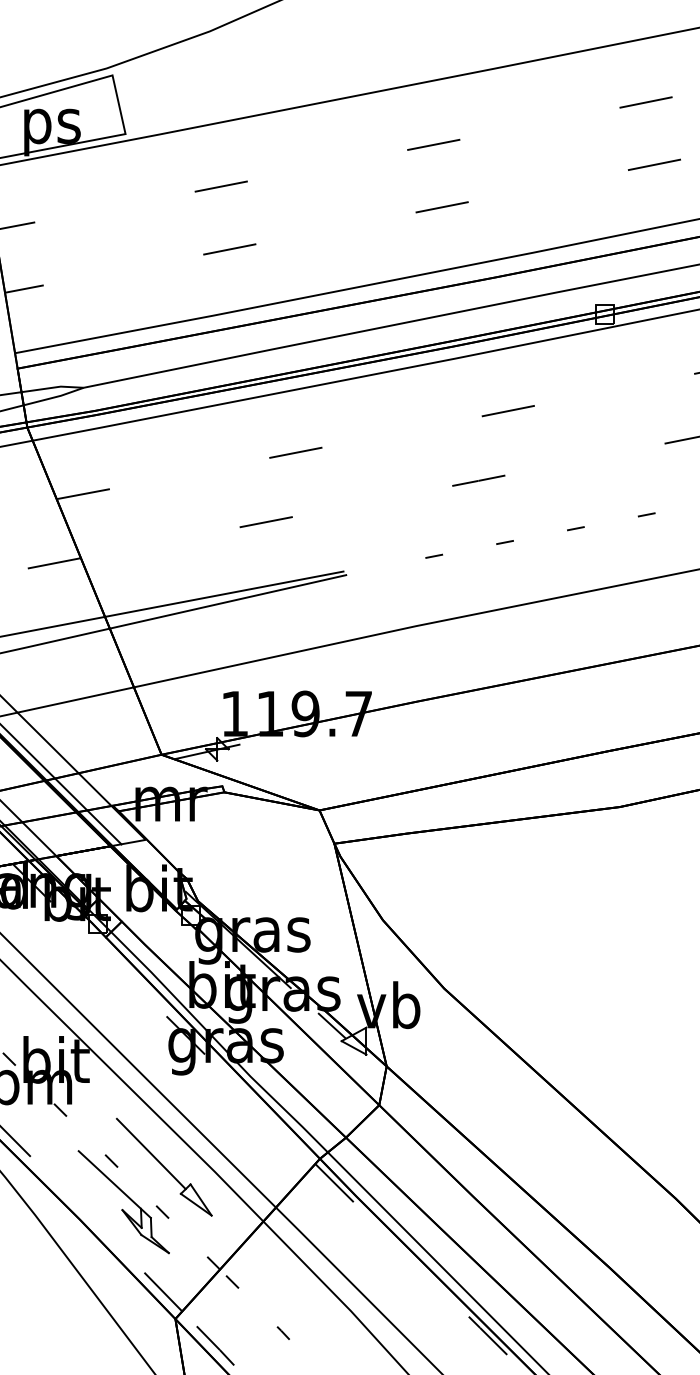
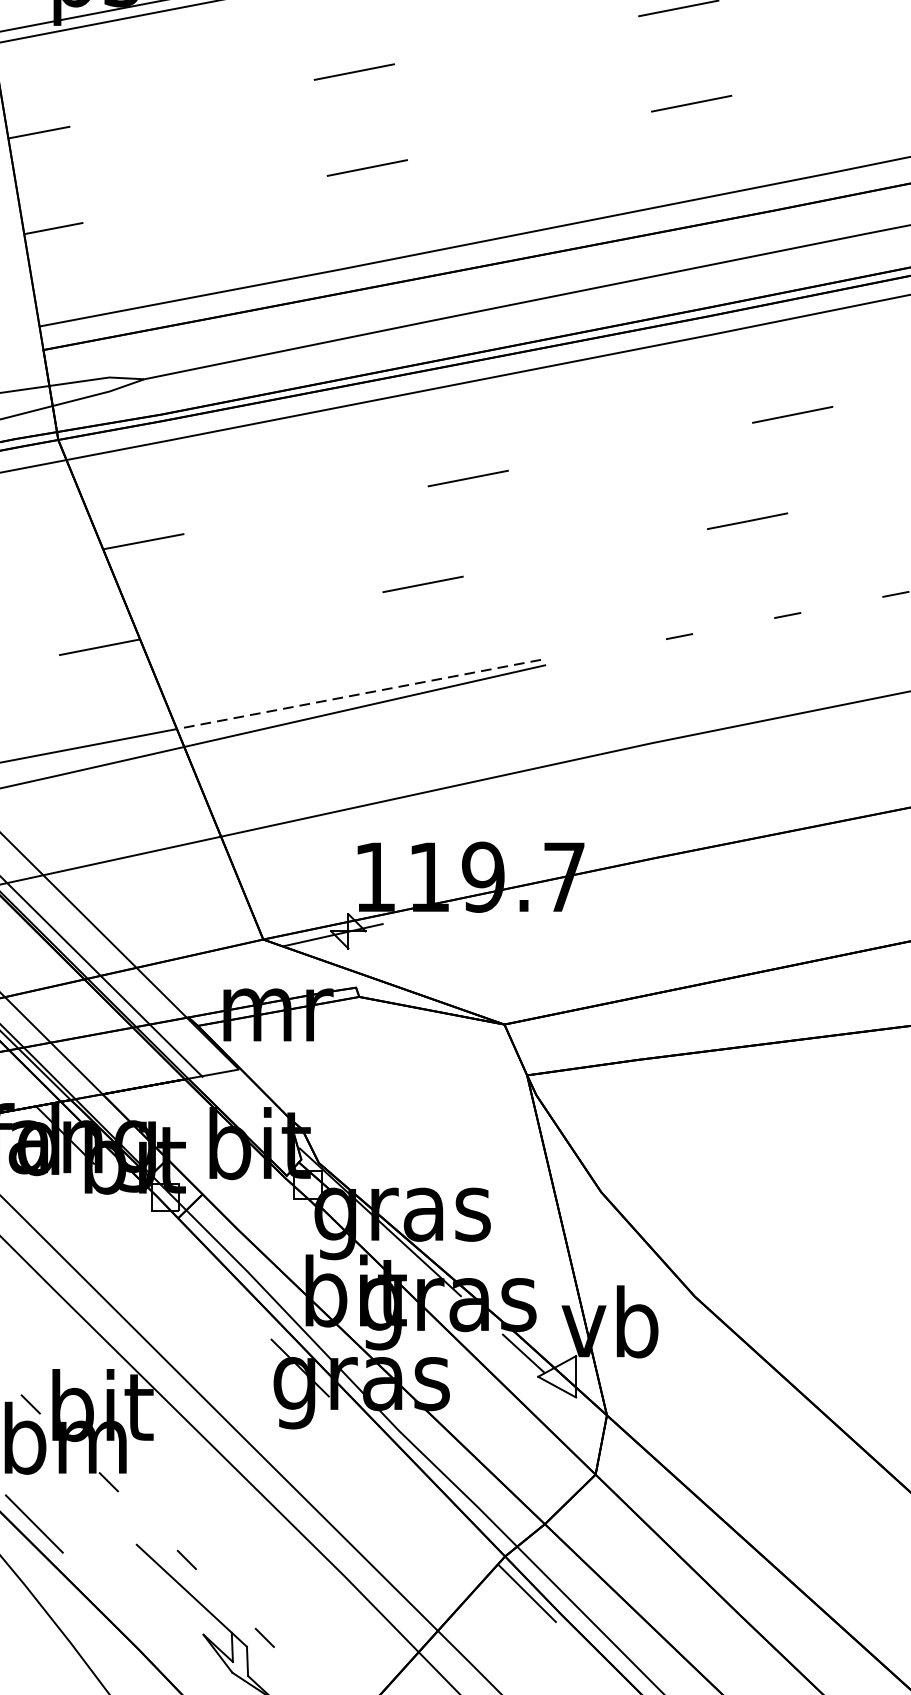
line: (223, 594) -> (357, 694), solid -> dashed
part: (163, 1166) -> (266, 1568), removed

